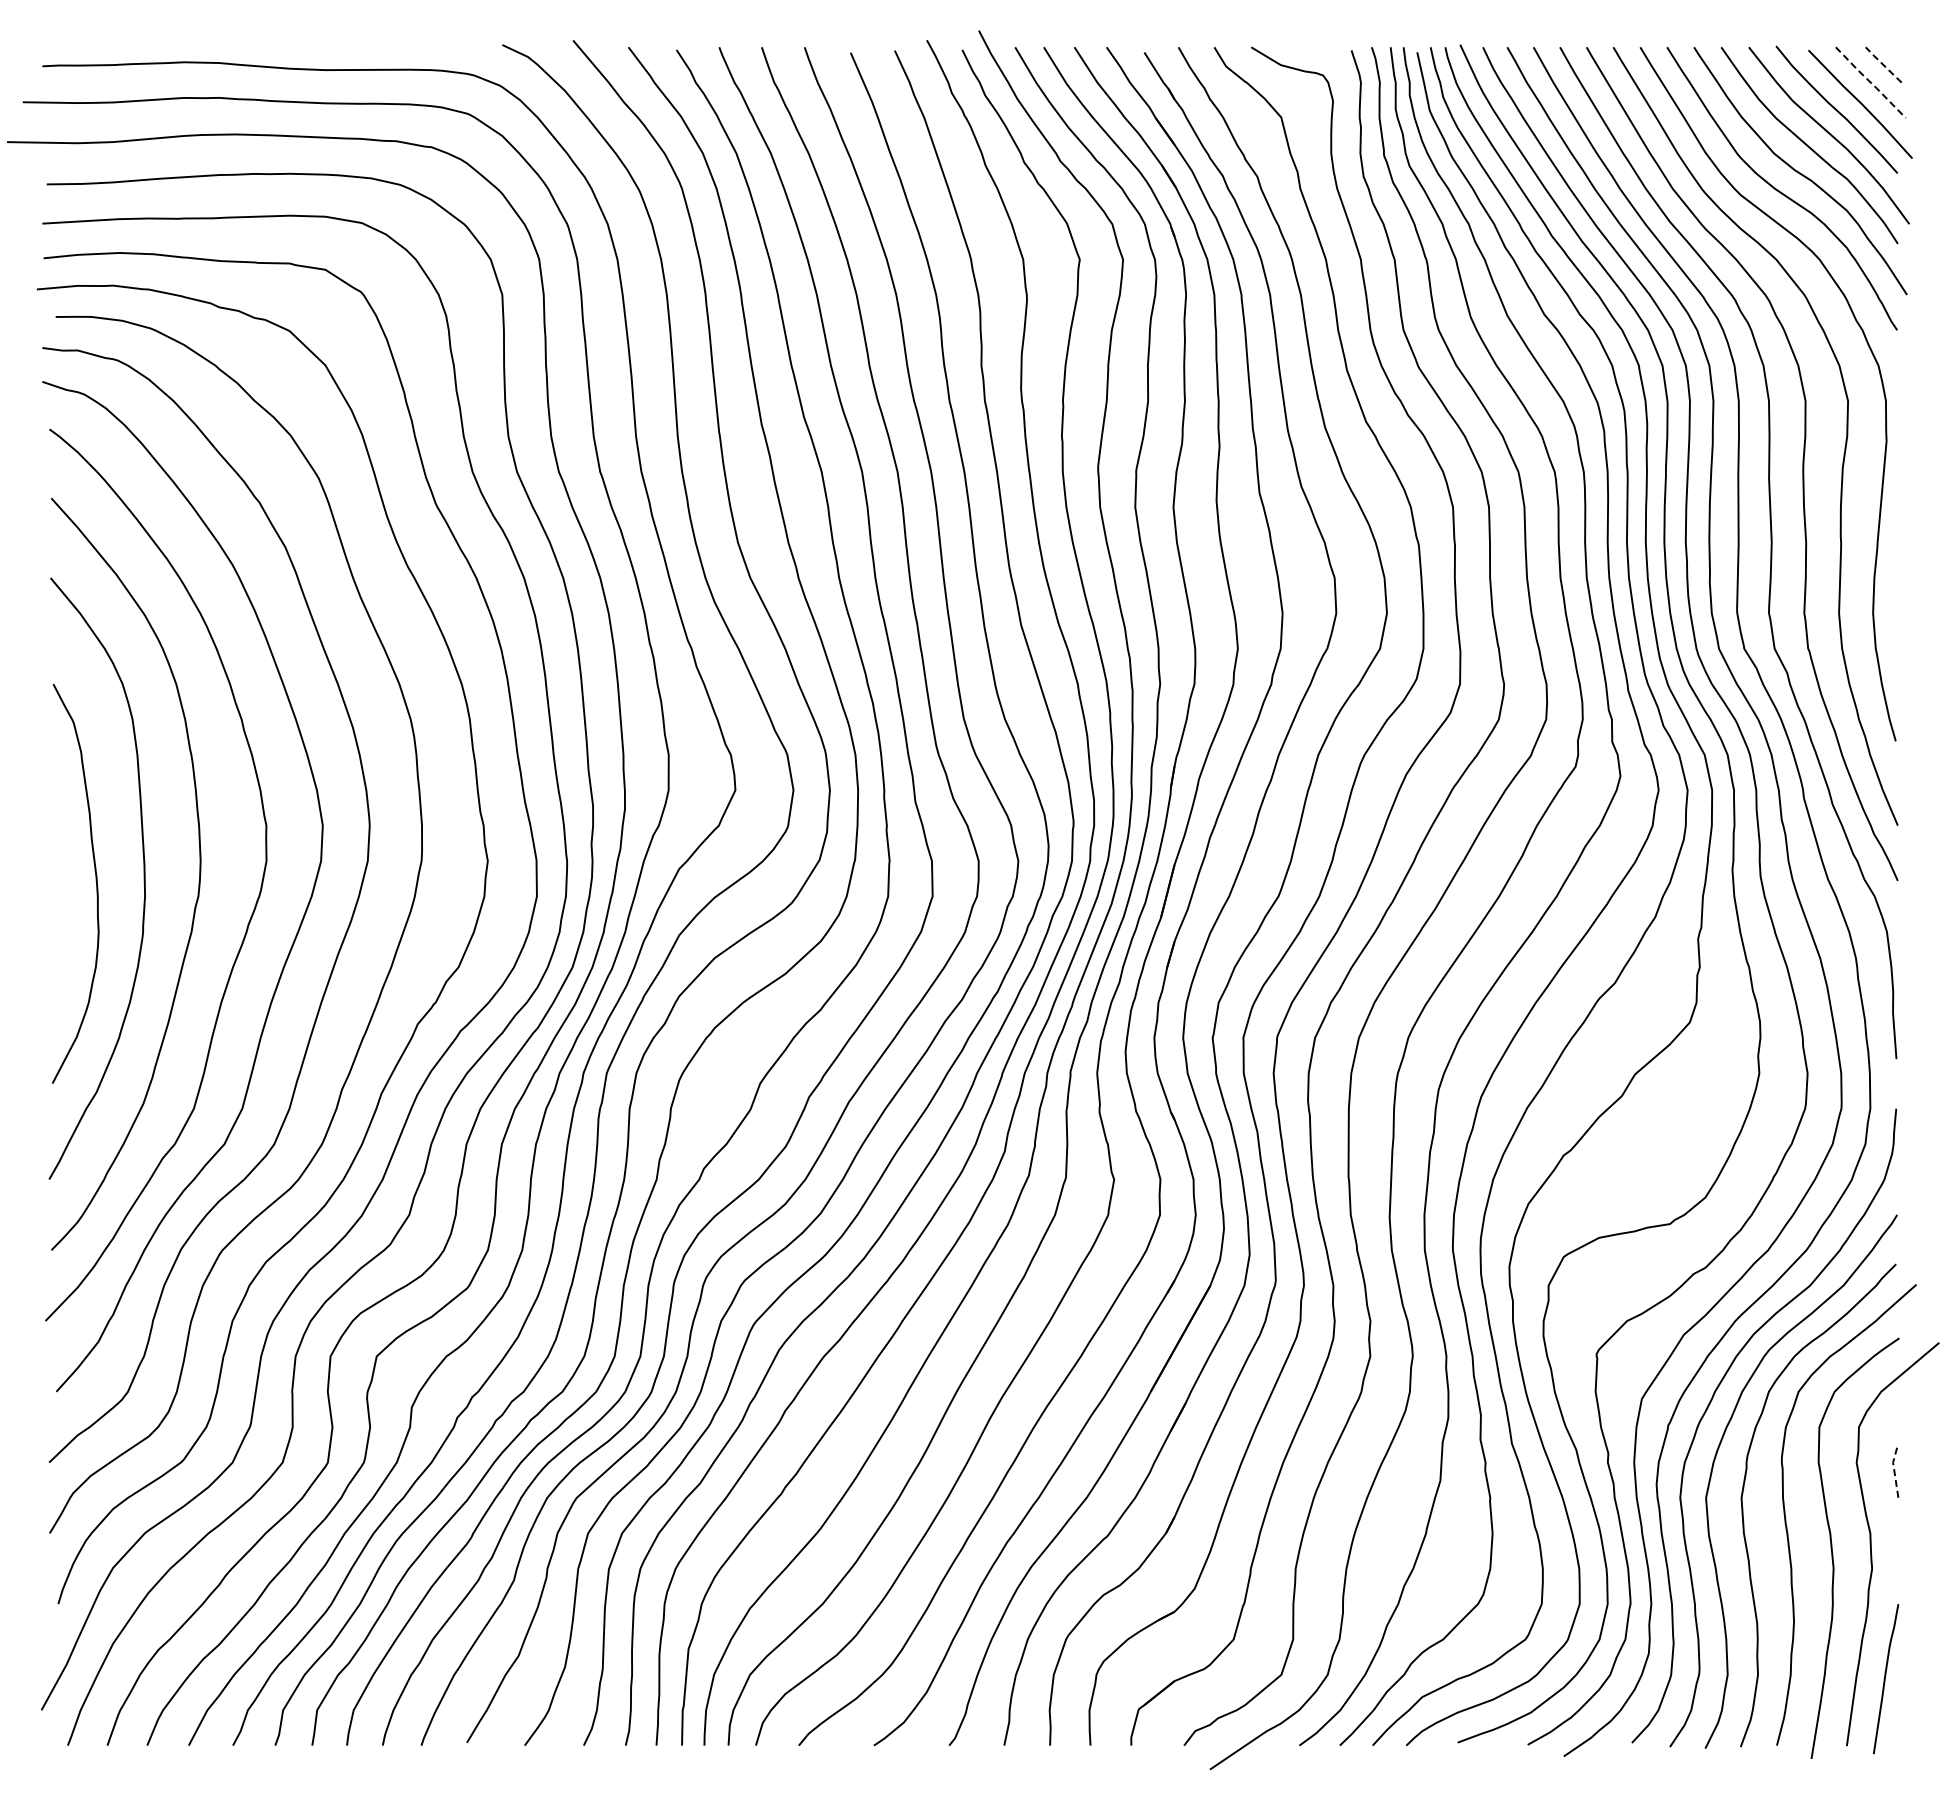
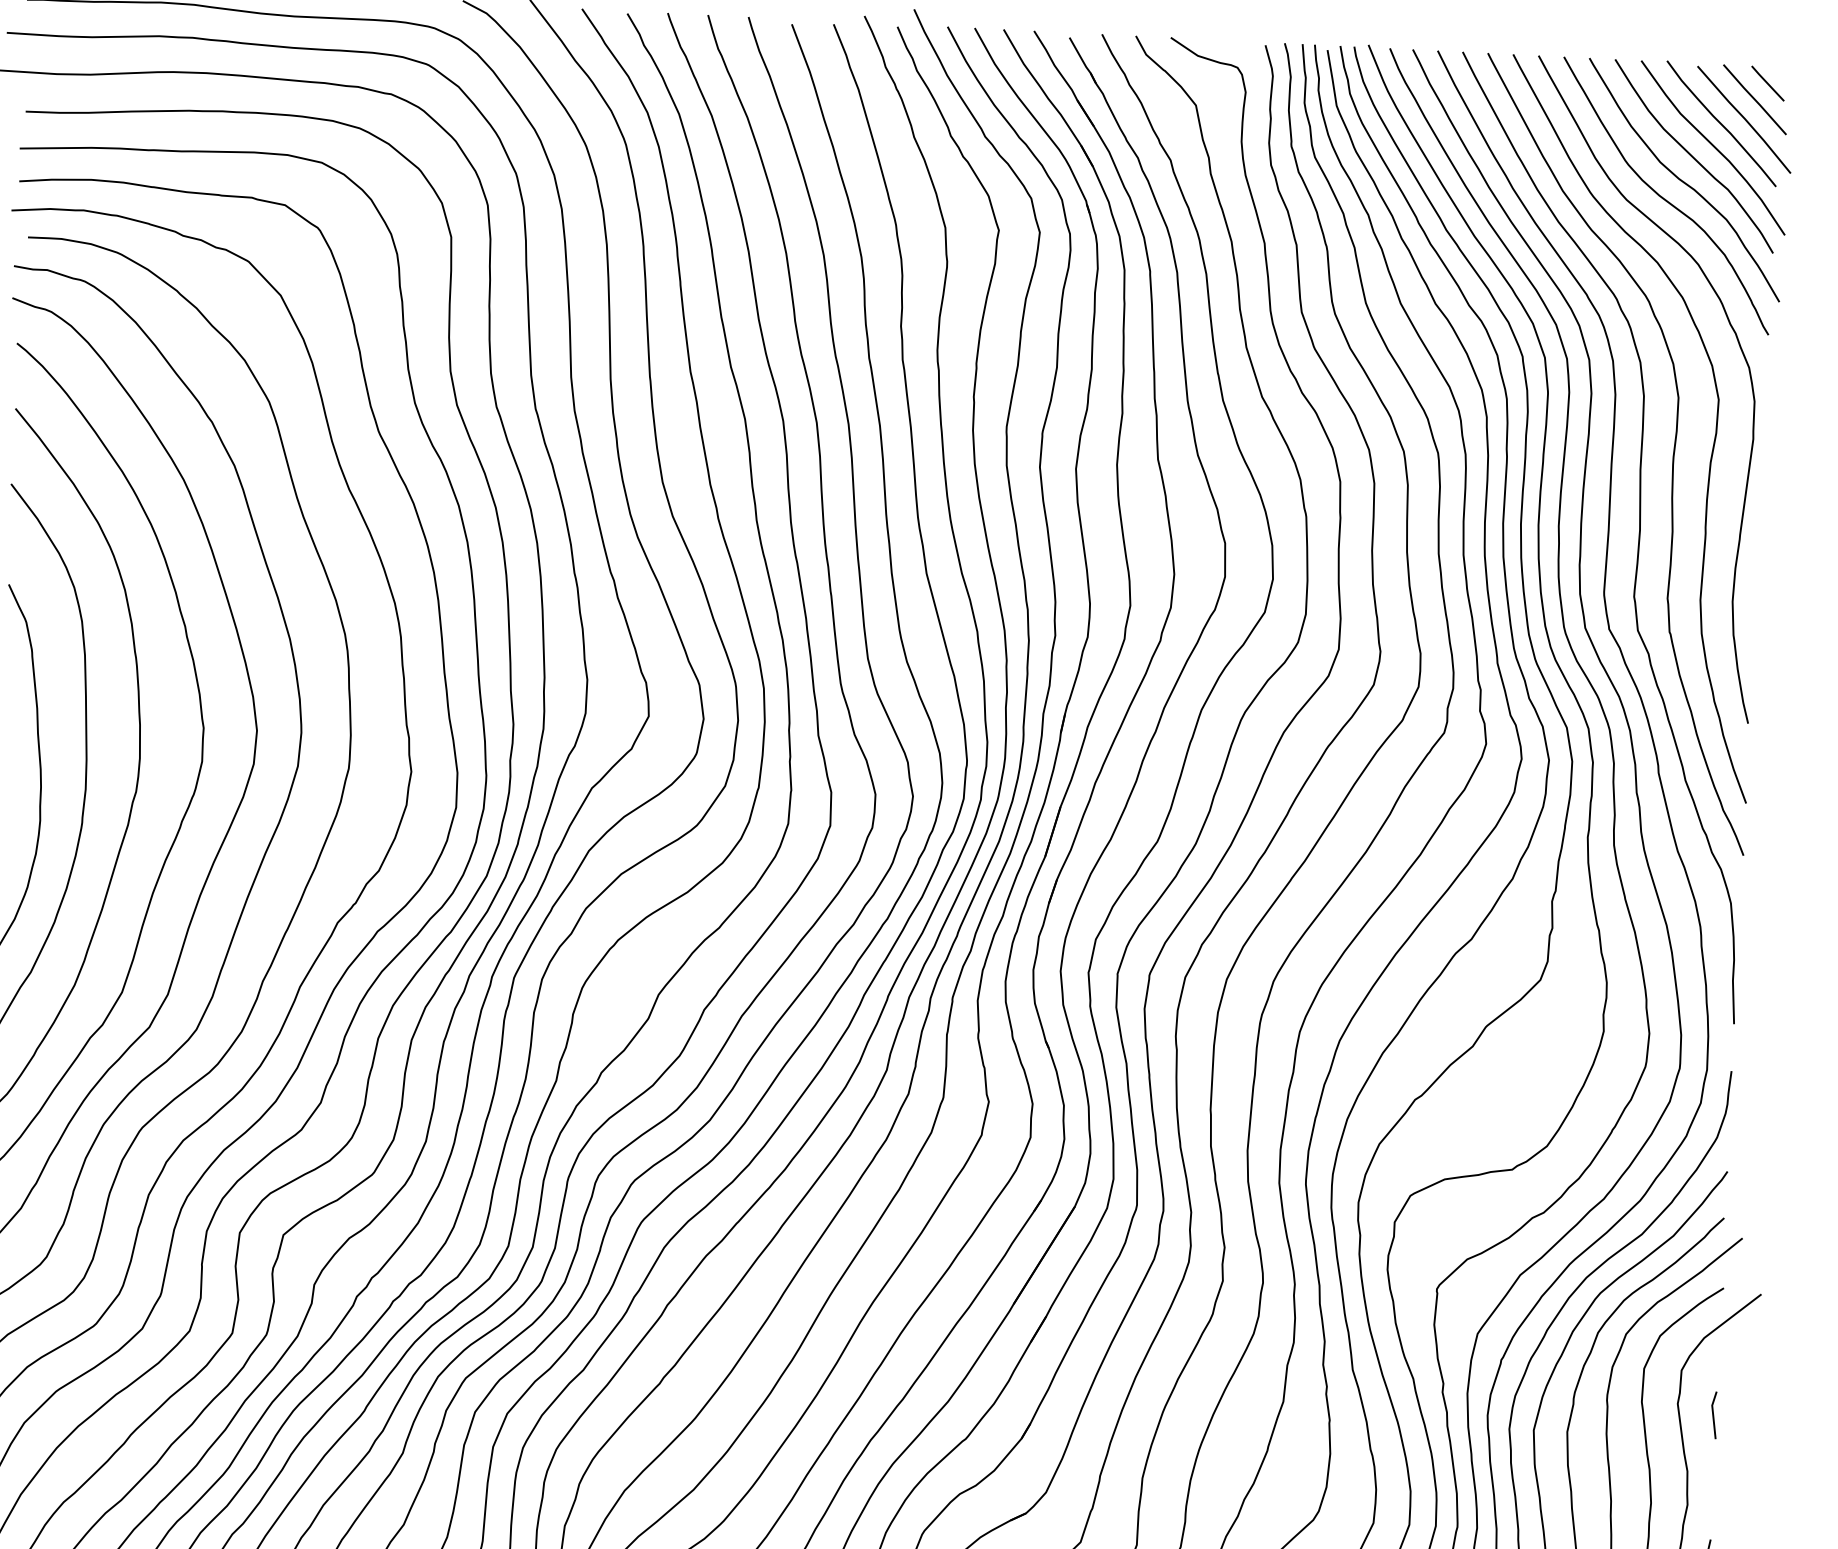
line: (1883, 64) -> (1767, 83), dashed -> solid
line: (1871, 82) -> (1755, 99), dashed -> solid
line: (1894, 1472) -> (1713, 1414), dashed -> solid

